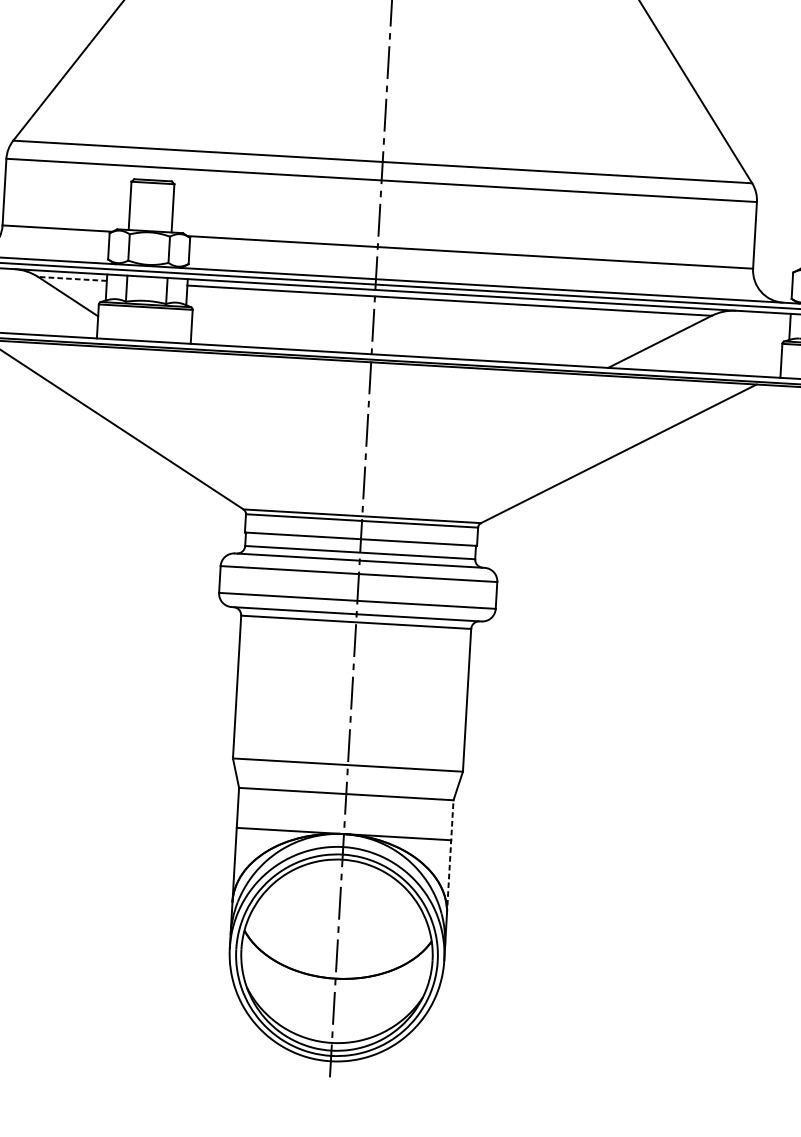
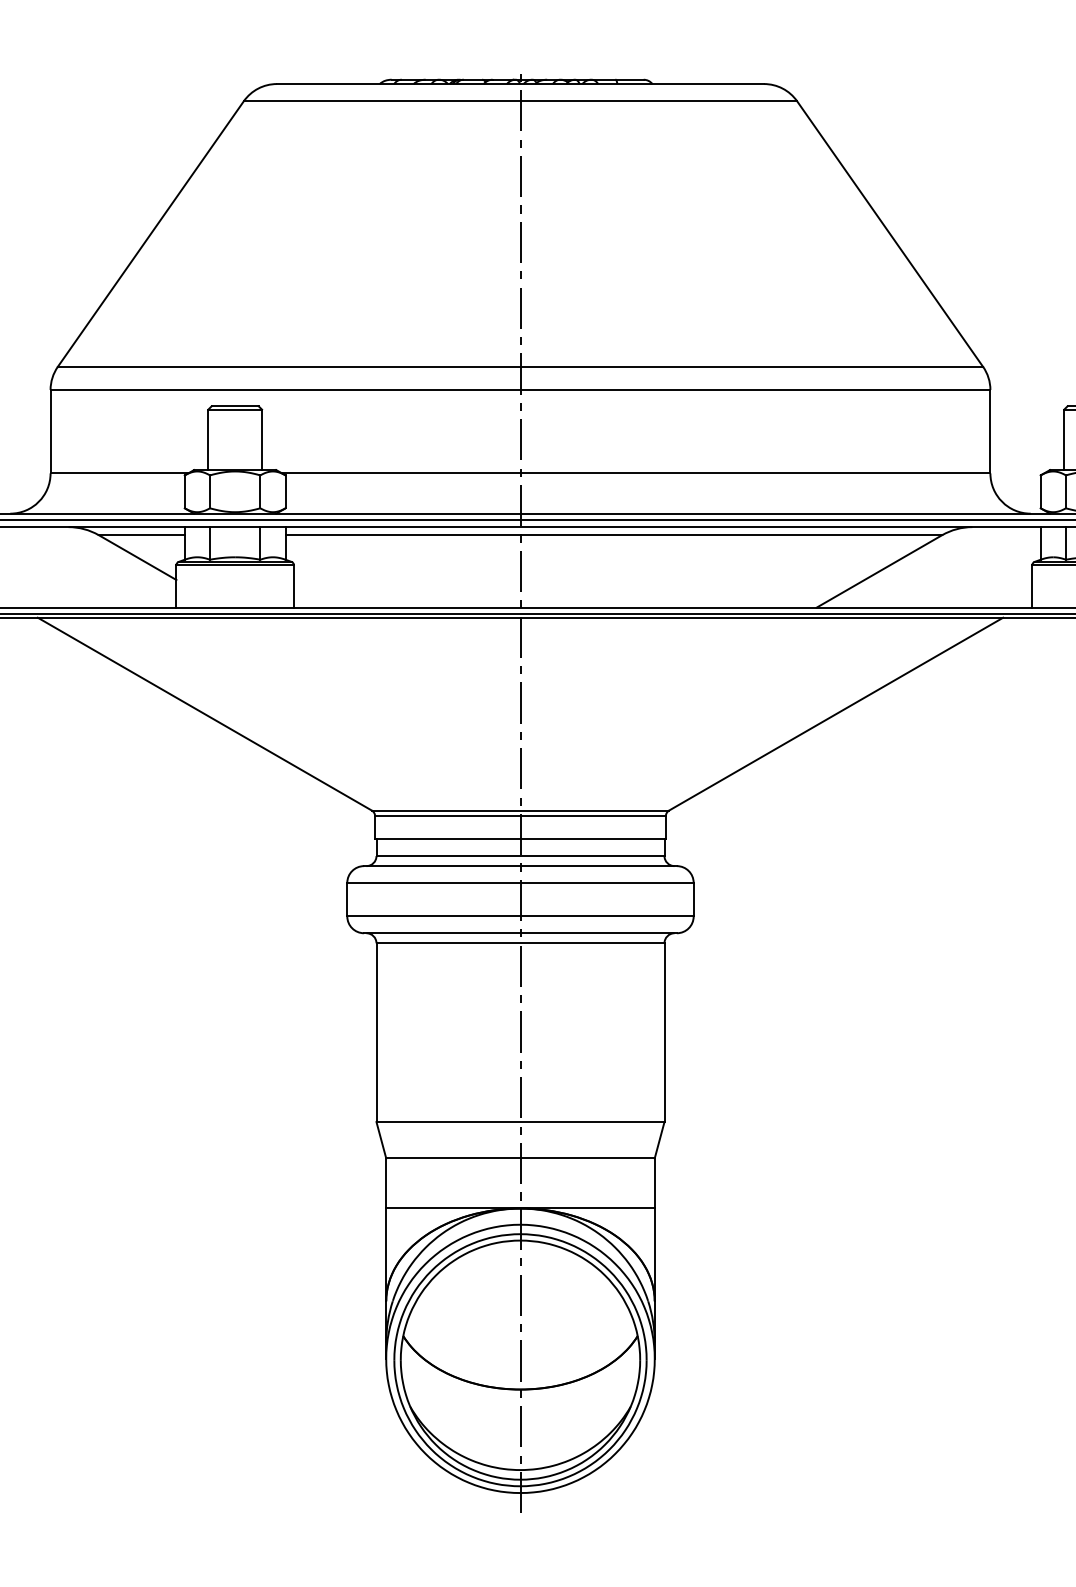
line: (72, 279) -> (141, 535), dashed -> solid
line: (450, 857) -> (654, 1229), dashed -> solid

